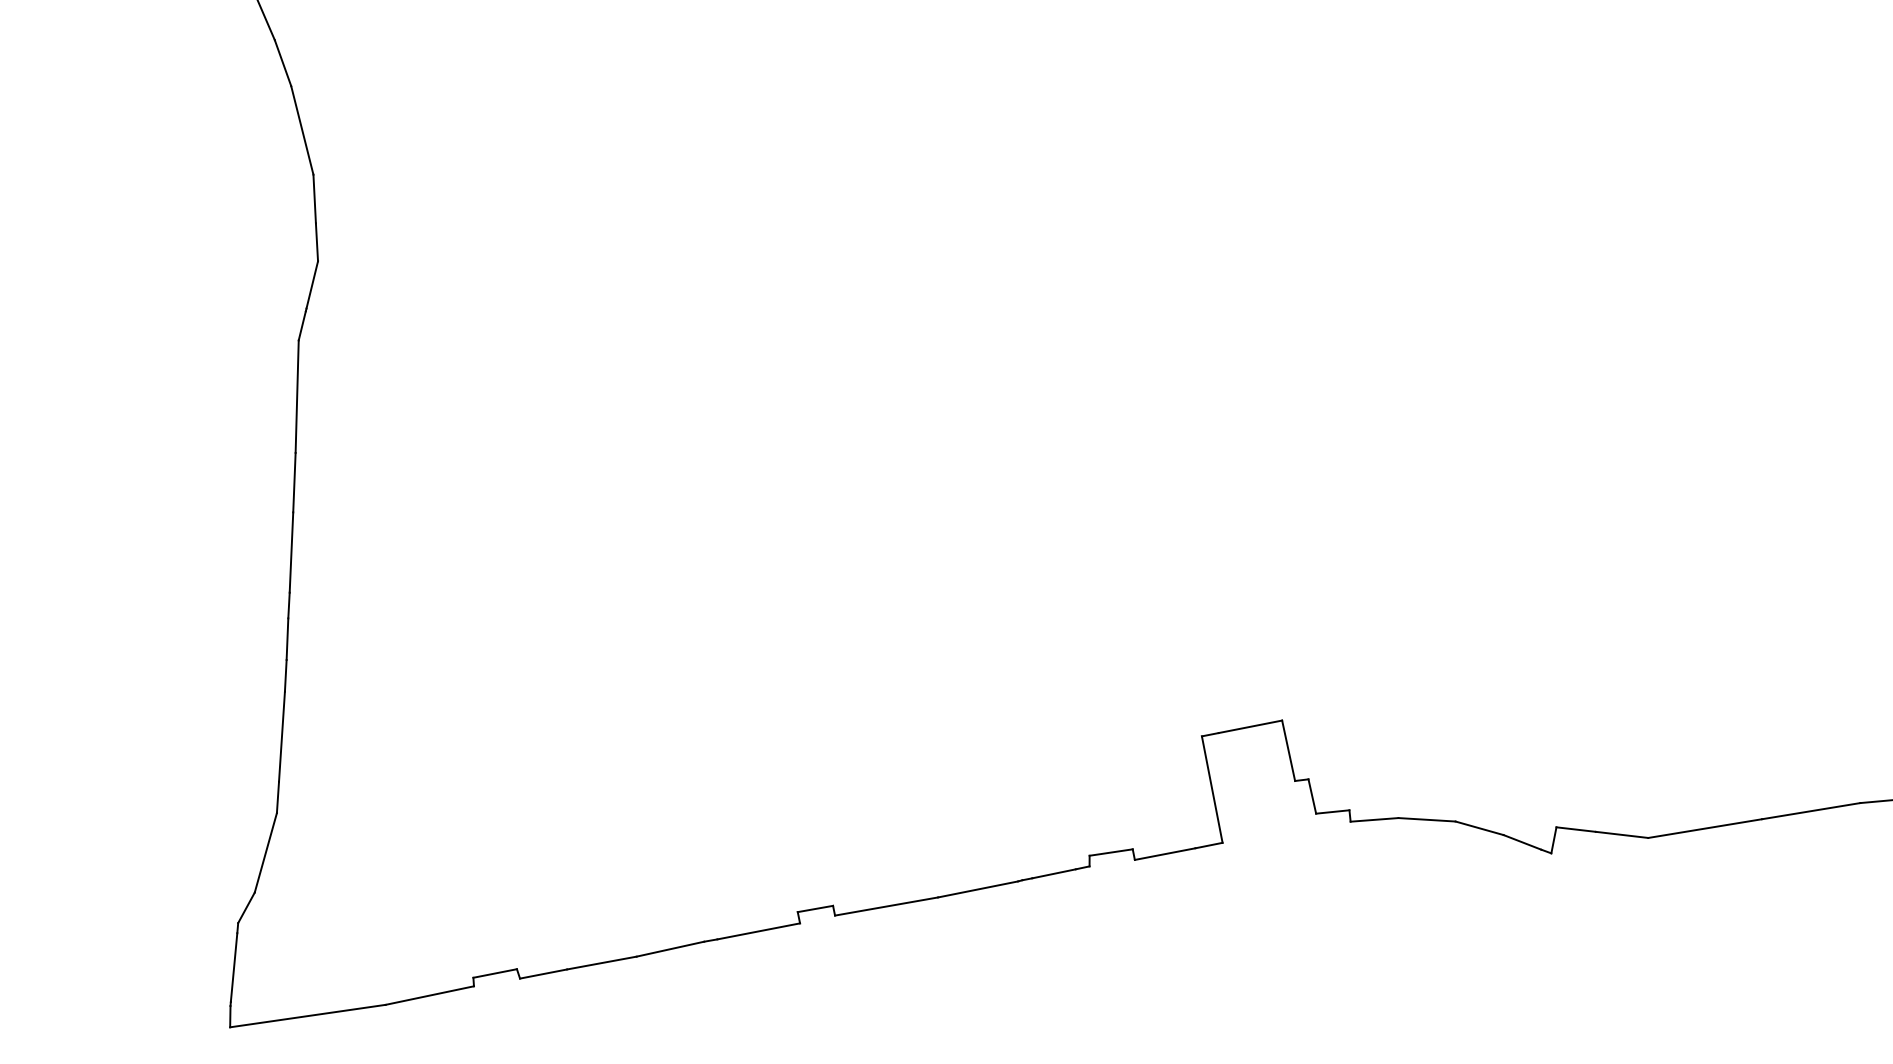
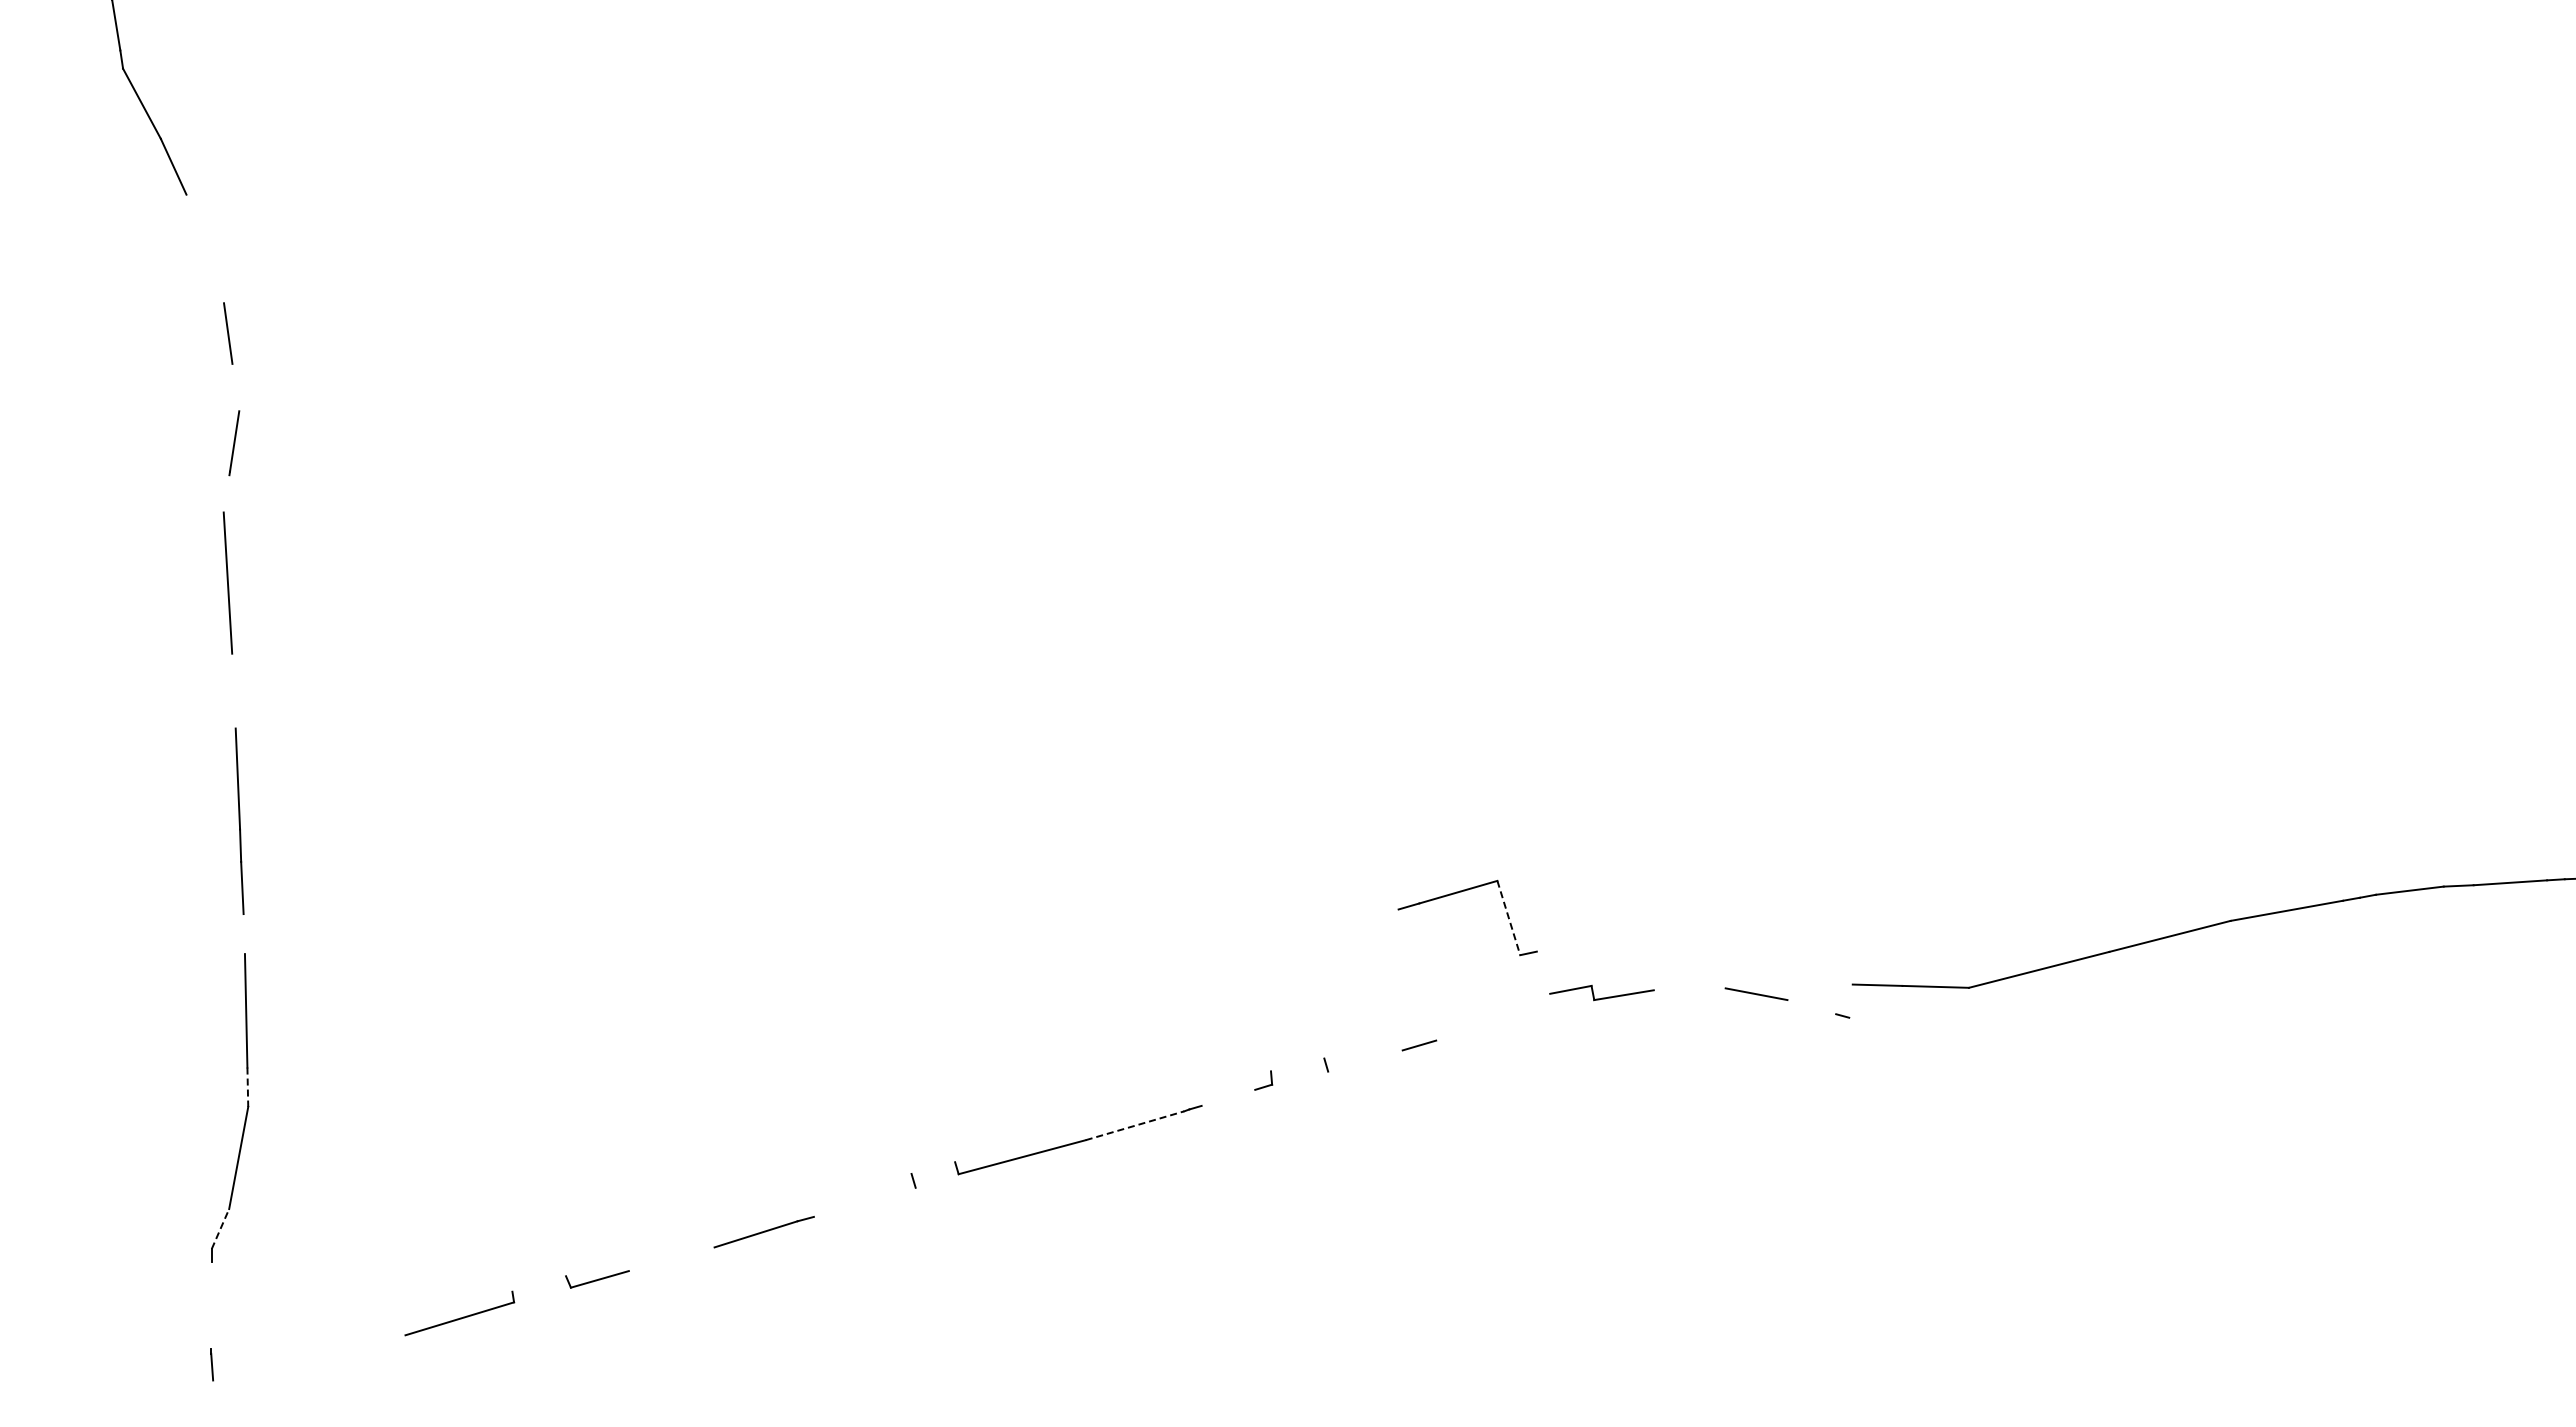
line: (302, 130) -> (205, 248), removed
line: (316, 242) -> (235, 387), removed
line: (302, 325) -> (226, 493), removed
line: (294, 482) -> (233, 690), removed
line: (285, 676) -> (243, 934), removed
line: (1288, 751) -> (1508, 918), solid -> dashed
line: (1212, 789) -> (1417, 974), removed
line: (1312, 796) -> (1543, 972), removed
line: (277, 797) -> (247, 1087), solid -> dashed
line: (1426, 819) -> (1689, 989), removed
line: (1553, 839) -> (1850, 1000), removed
line: (1522, 842) -> (1811, 1007), removed
line: (1111, 852) -> (1297, 1064), removed
line: (1165, 853) -> (1365, 1060), removed
line: (1054, 873) -> (1228, 1097), removed
line: (978, 889) -> (1135, 1125), solid -> dashed
line: (246, 908) -> (220, 1229), solid -> dashed
line: (815, 908) -> (933, 1167), removed
line: (758, 930) -> (864, 1201), removed
line: (601, 963) -> (671, 1259), removed
line: (234, 967) -> (211, 1304), removed
line: (495, 973) -> (539, 1283), removed
line: (308, 1015) -> (309, 1357), removed

